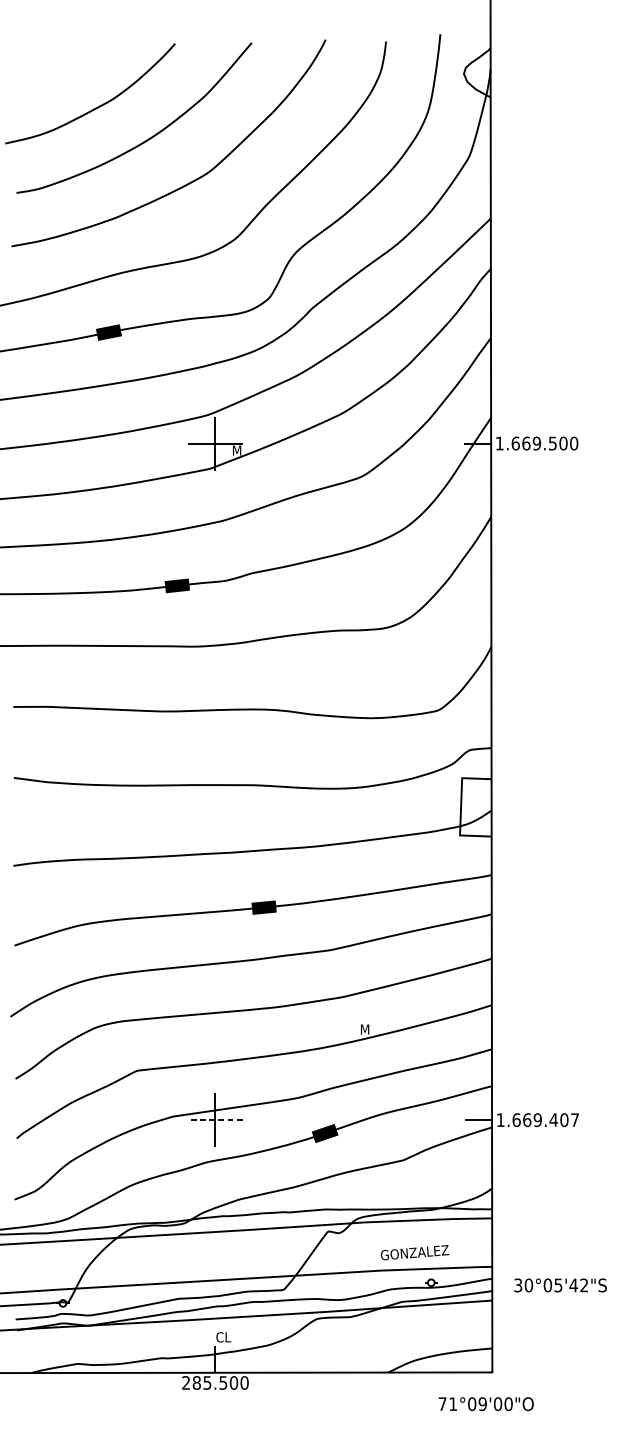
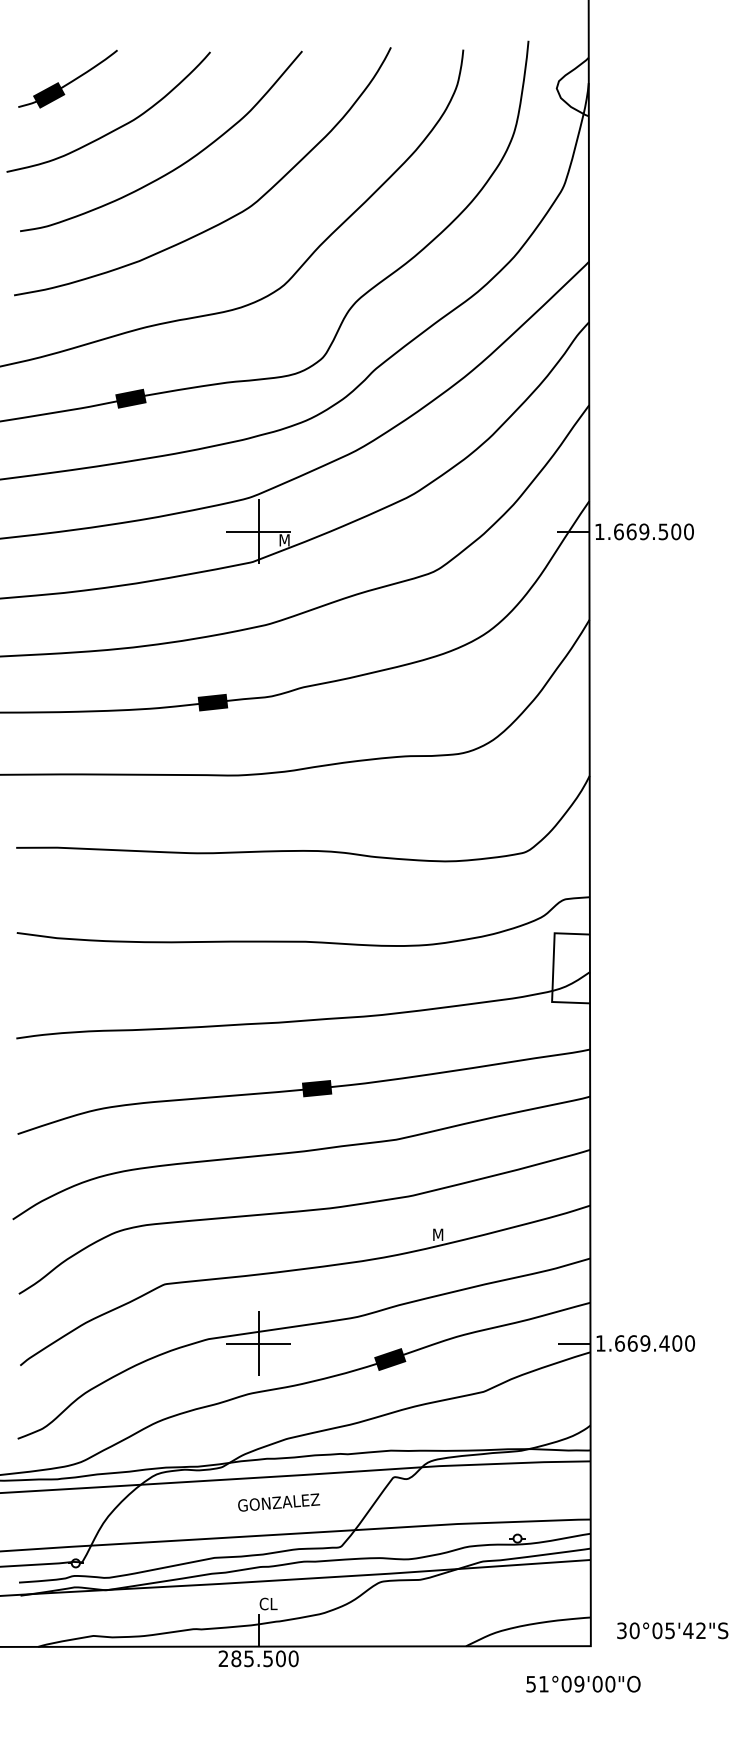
part: (56, 65) -> (67, 78), added
line: (215, 1120) -> (258, 1343), dashed -> solid
text: (575, 1120) -> (690, 1343), 1.669.407 -> 1.669.400
text: (415, 1252) -> (279, 1502), moved
text: (560, 1285) -> (672, 1630), moved
text: (442, 1404) -> (530, 1684), 71°09'00"O -> 51°09'00"O

